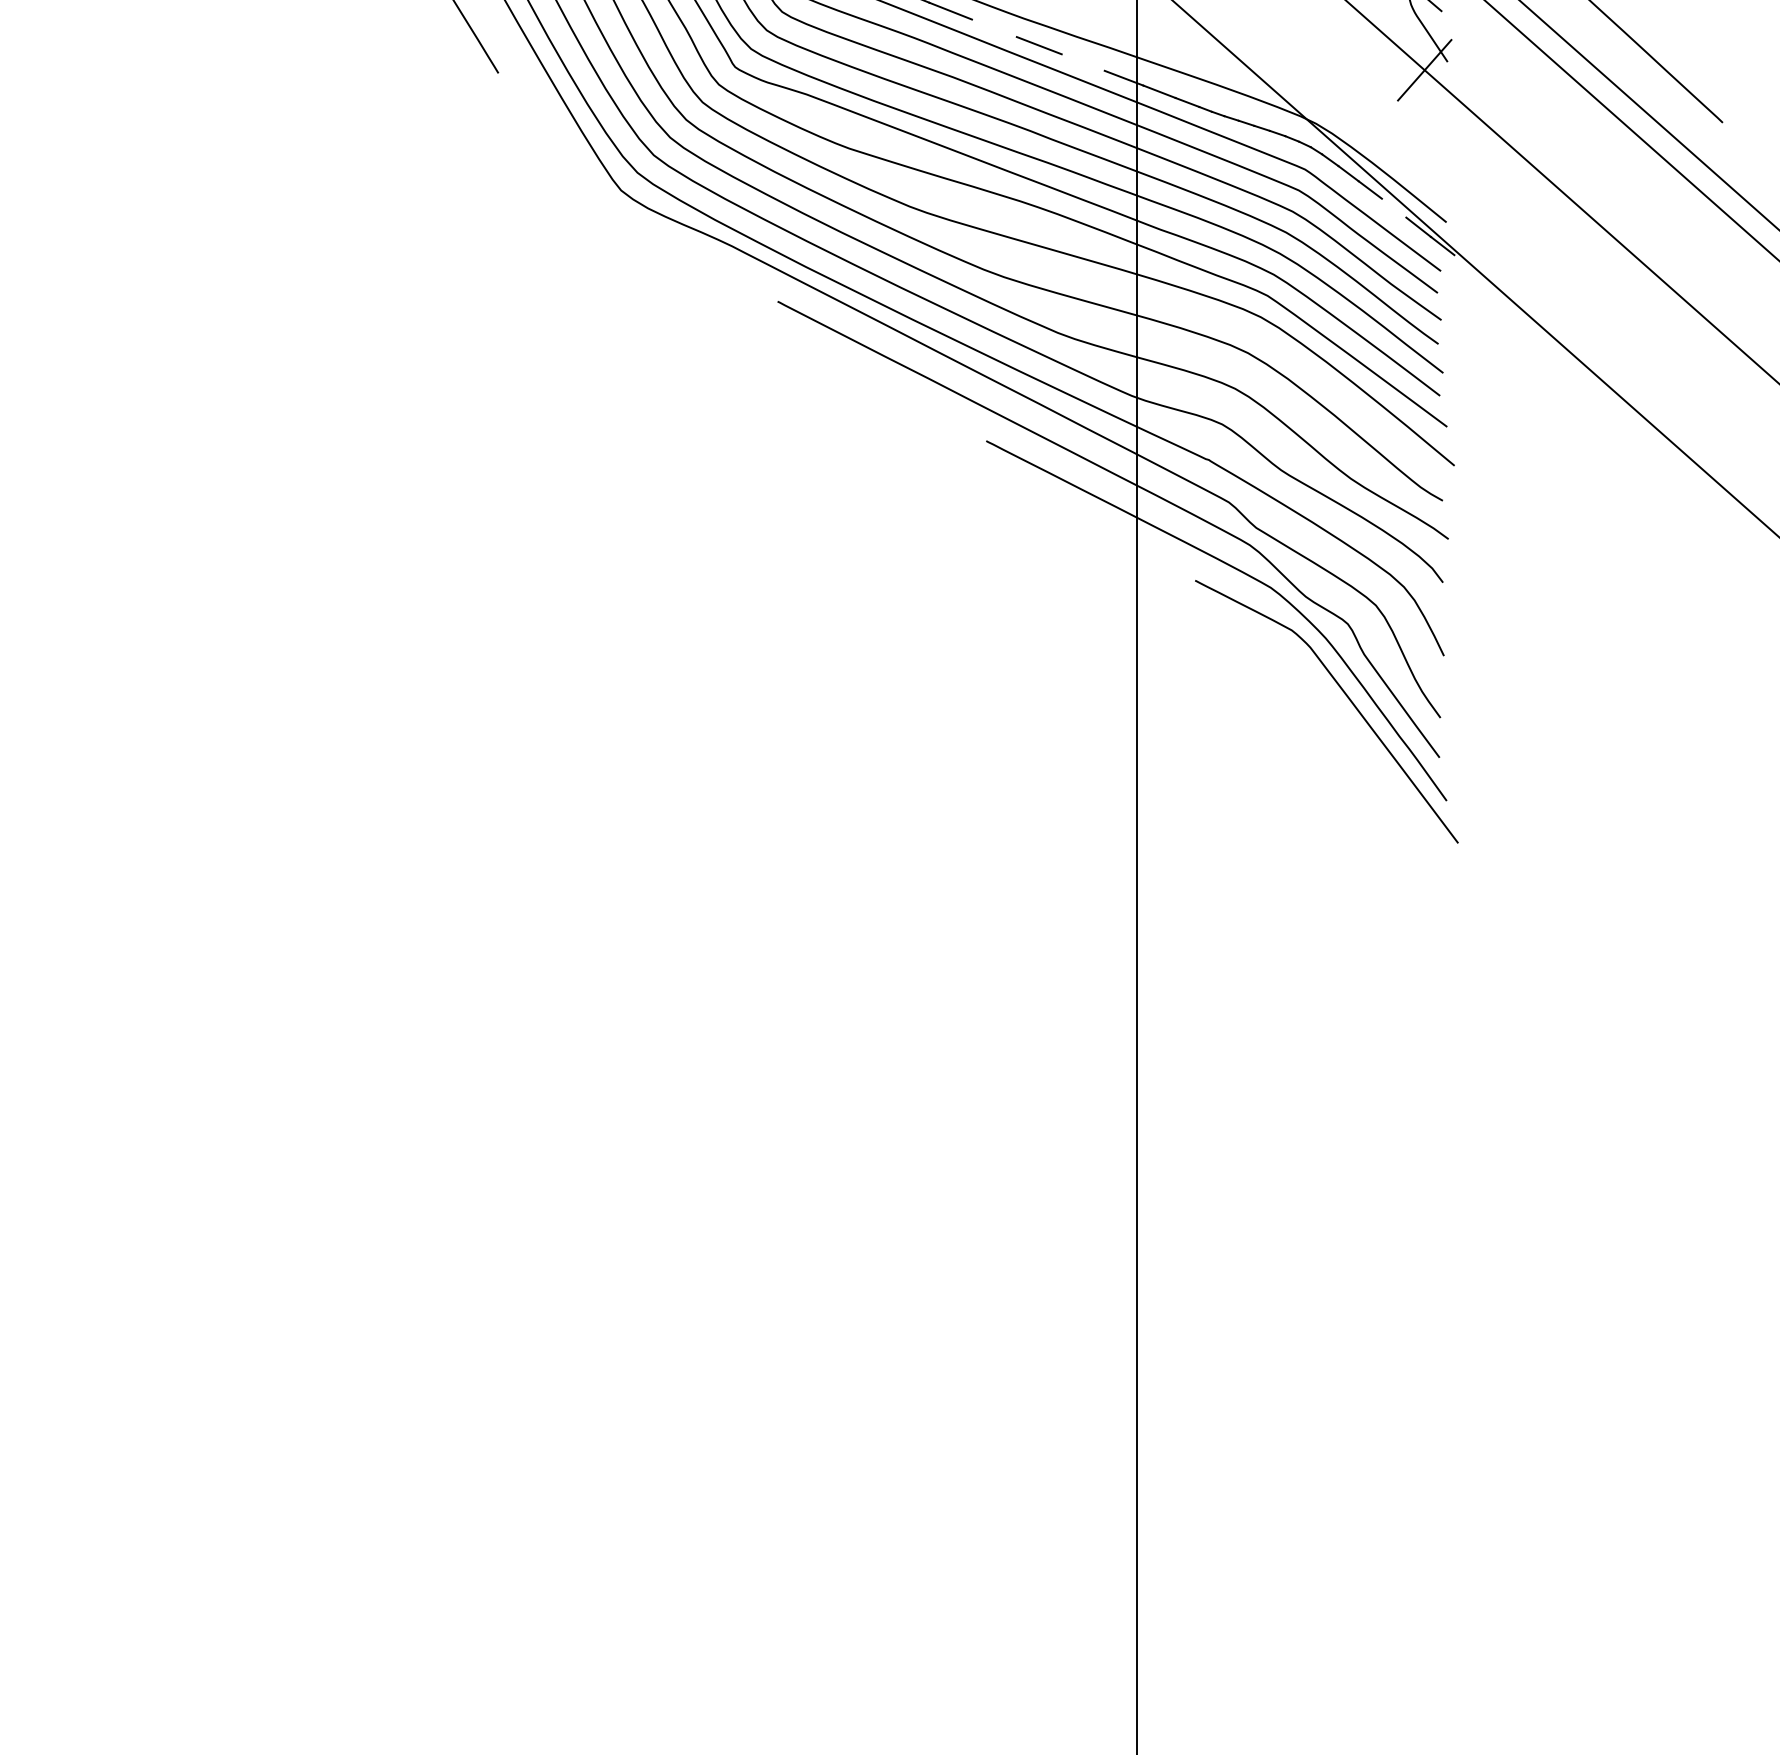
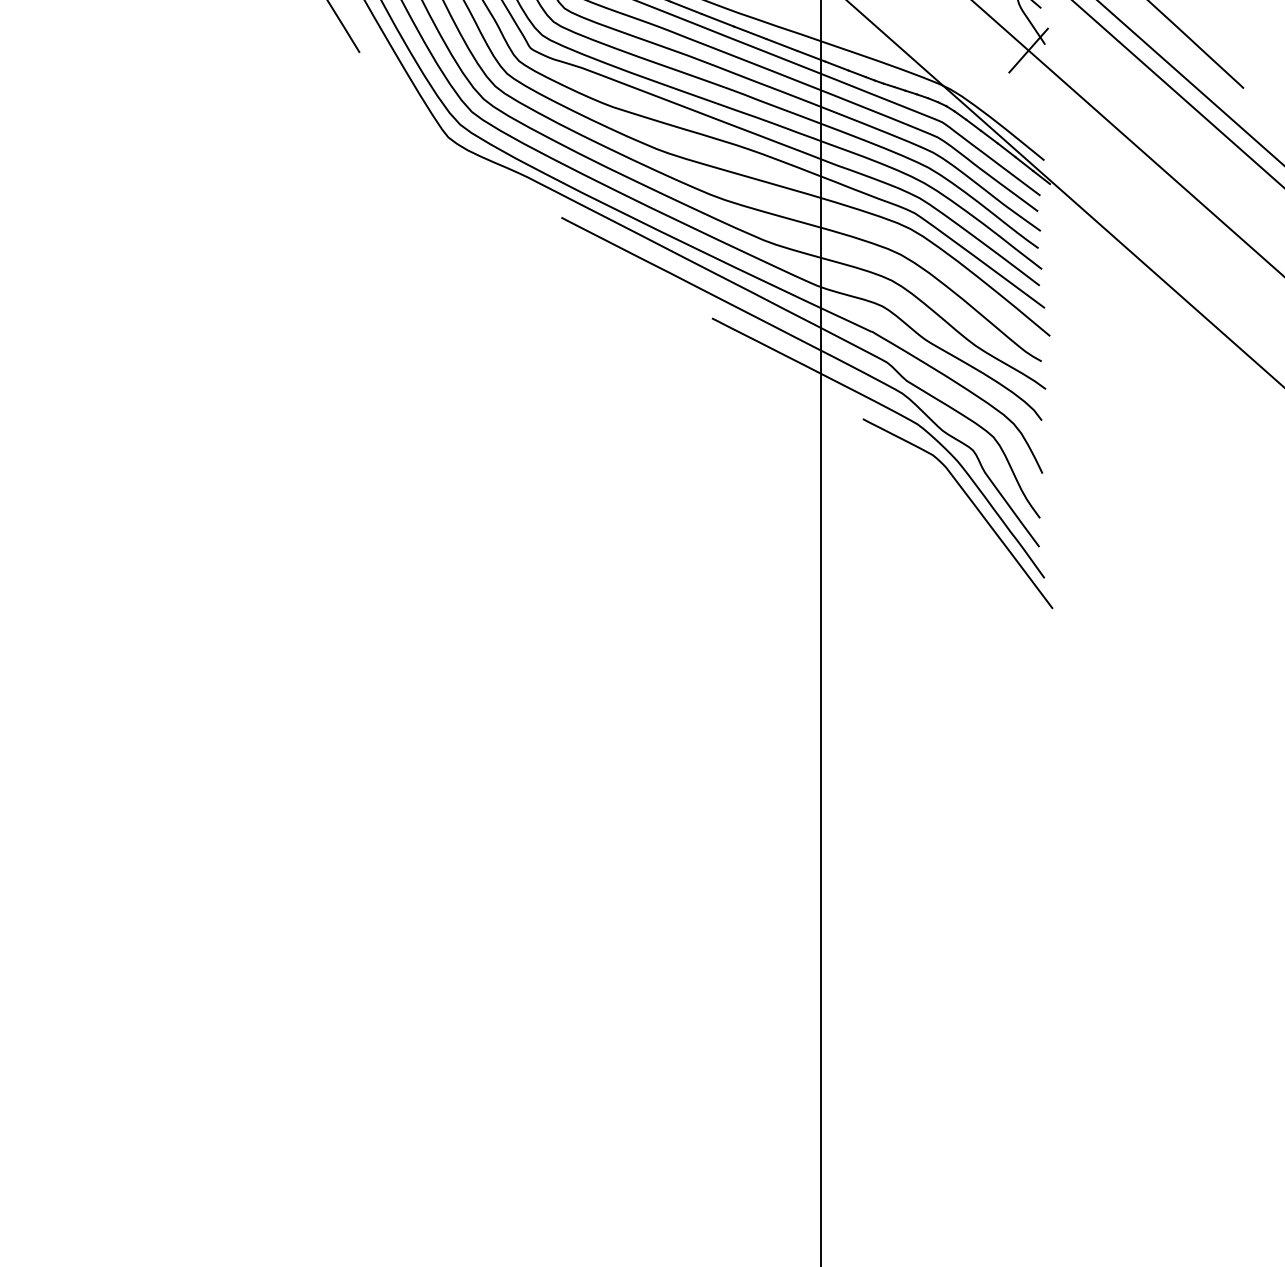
line: (994, 28) -> (717, 20), added
line: (1082, 62) -> (781, 44), added
line: (1393, 207) -> (1006, 149), added

